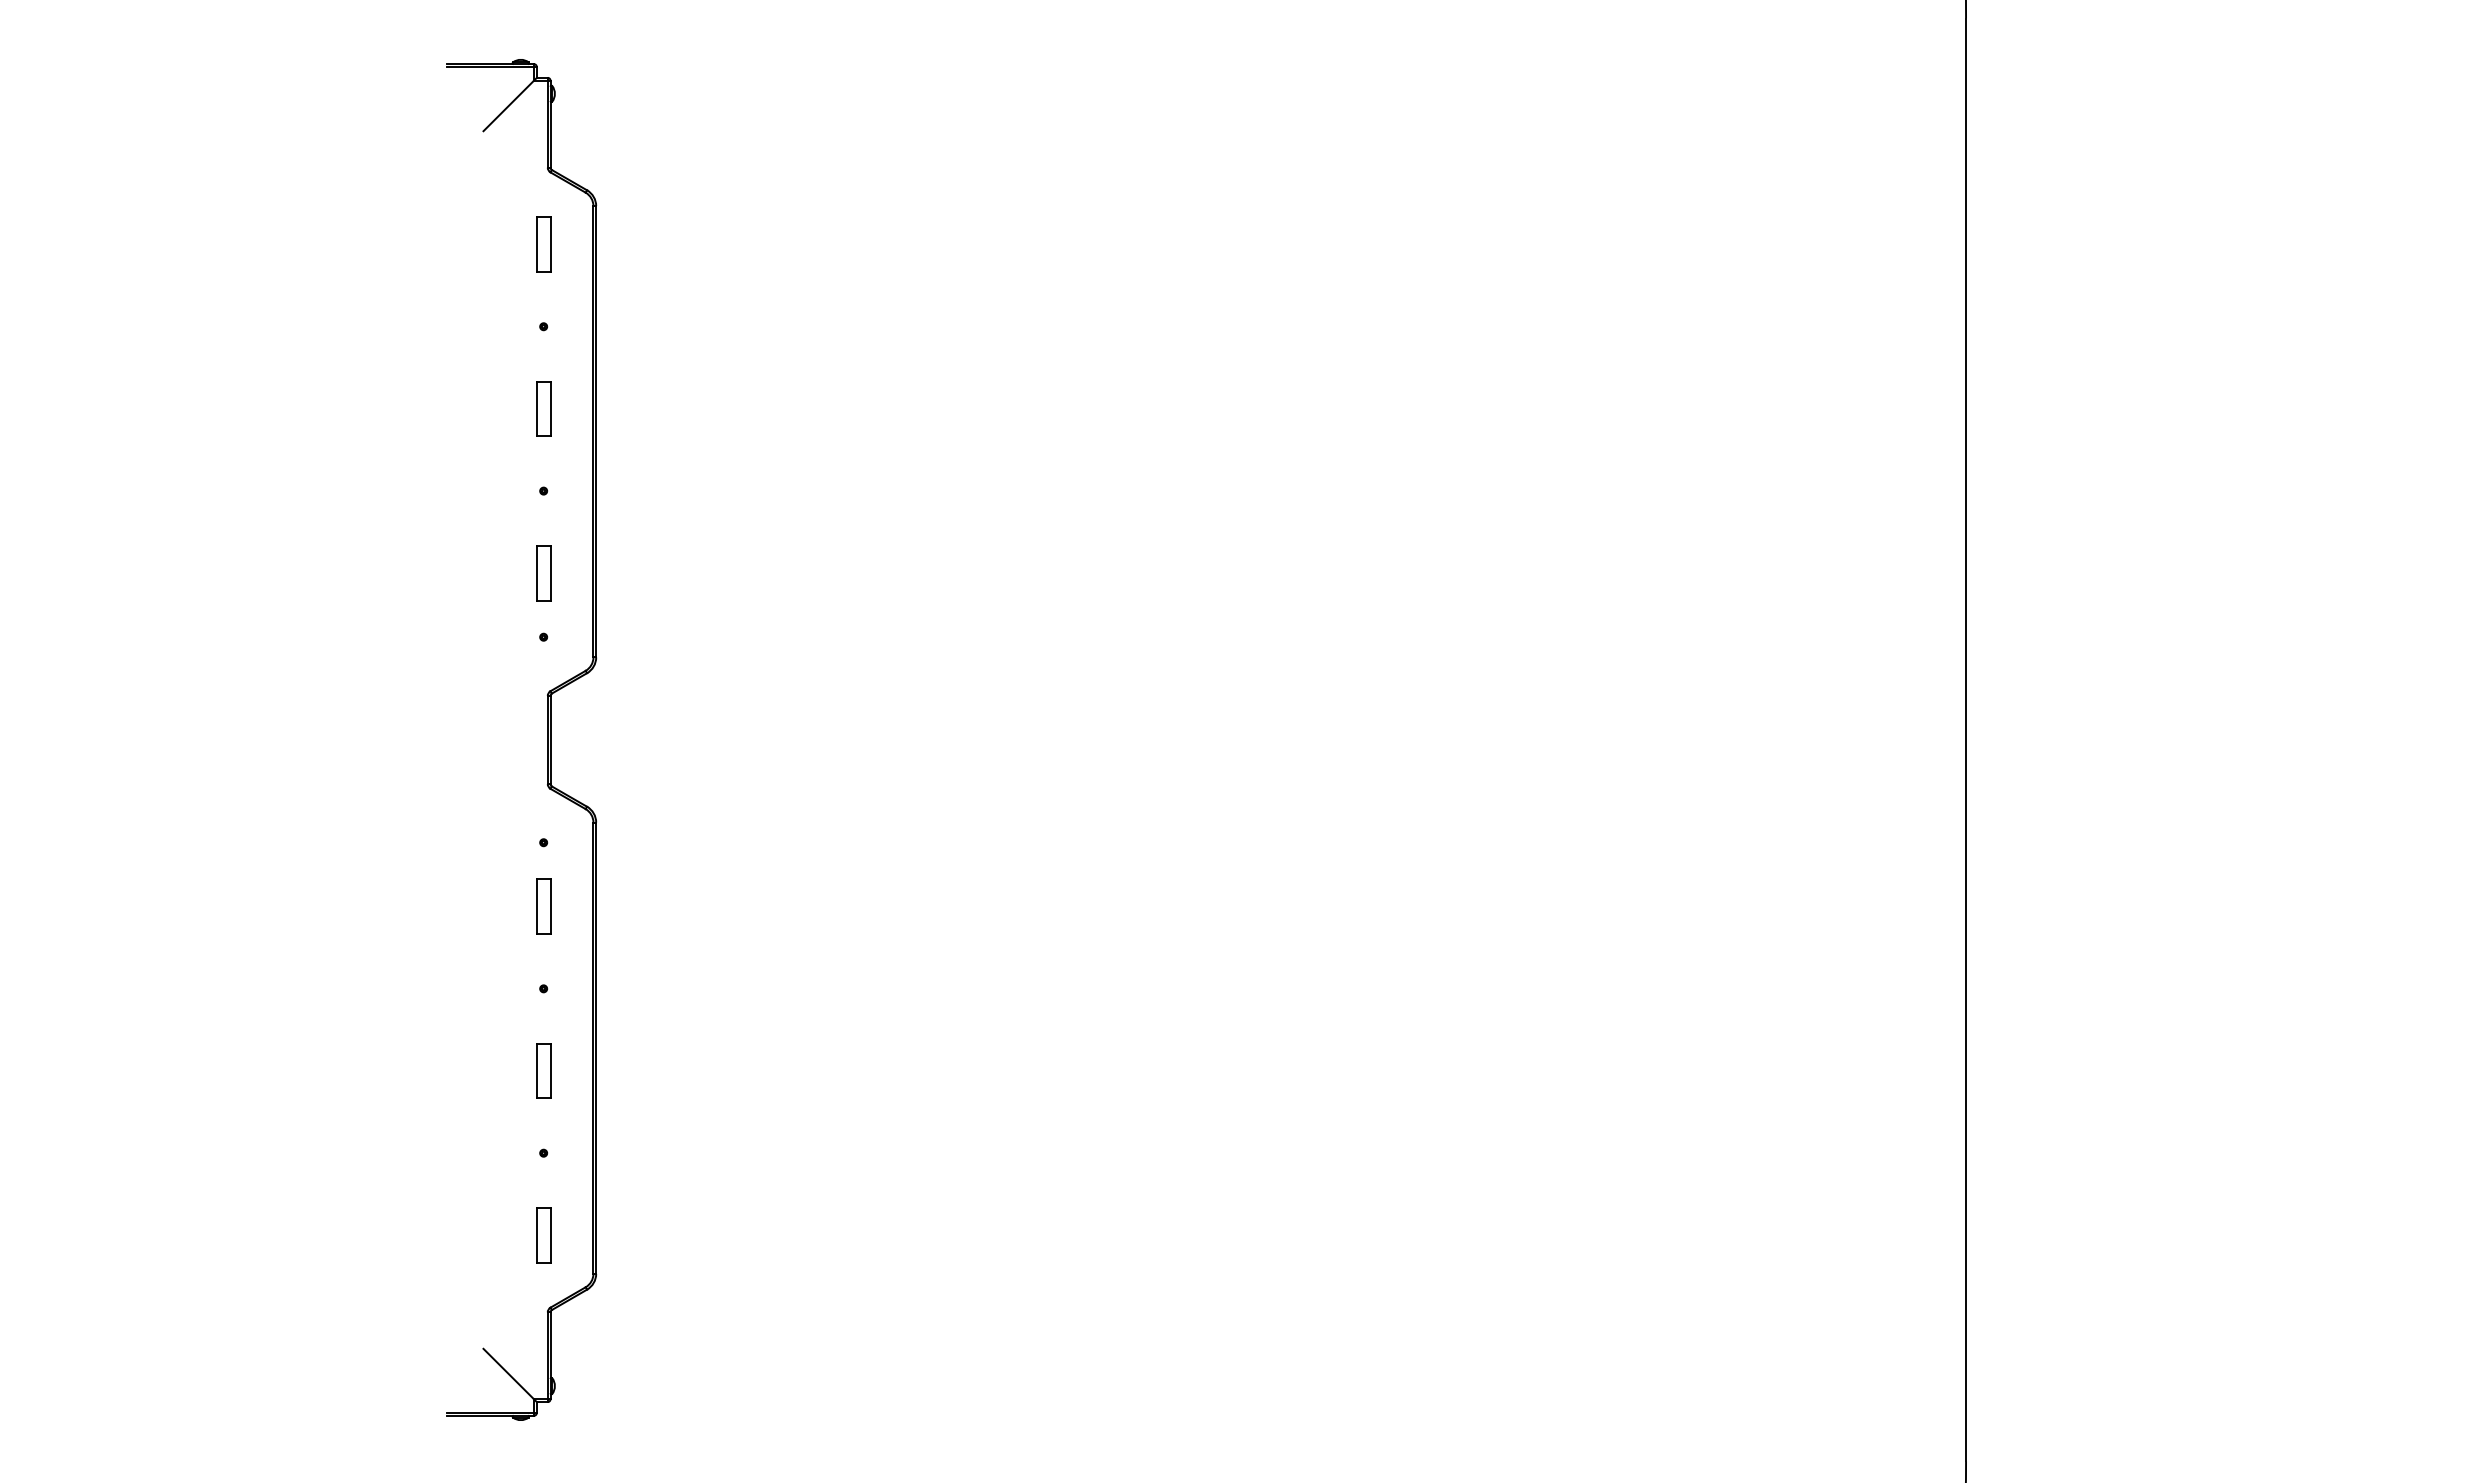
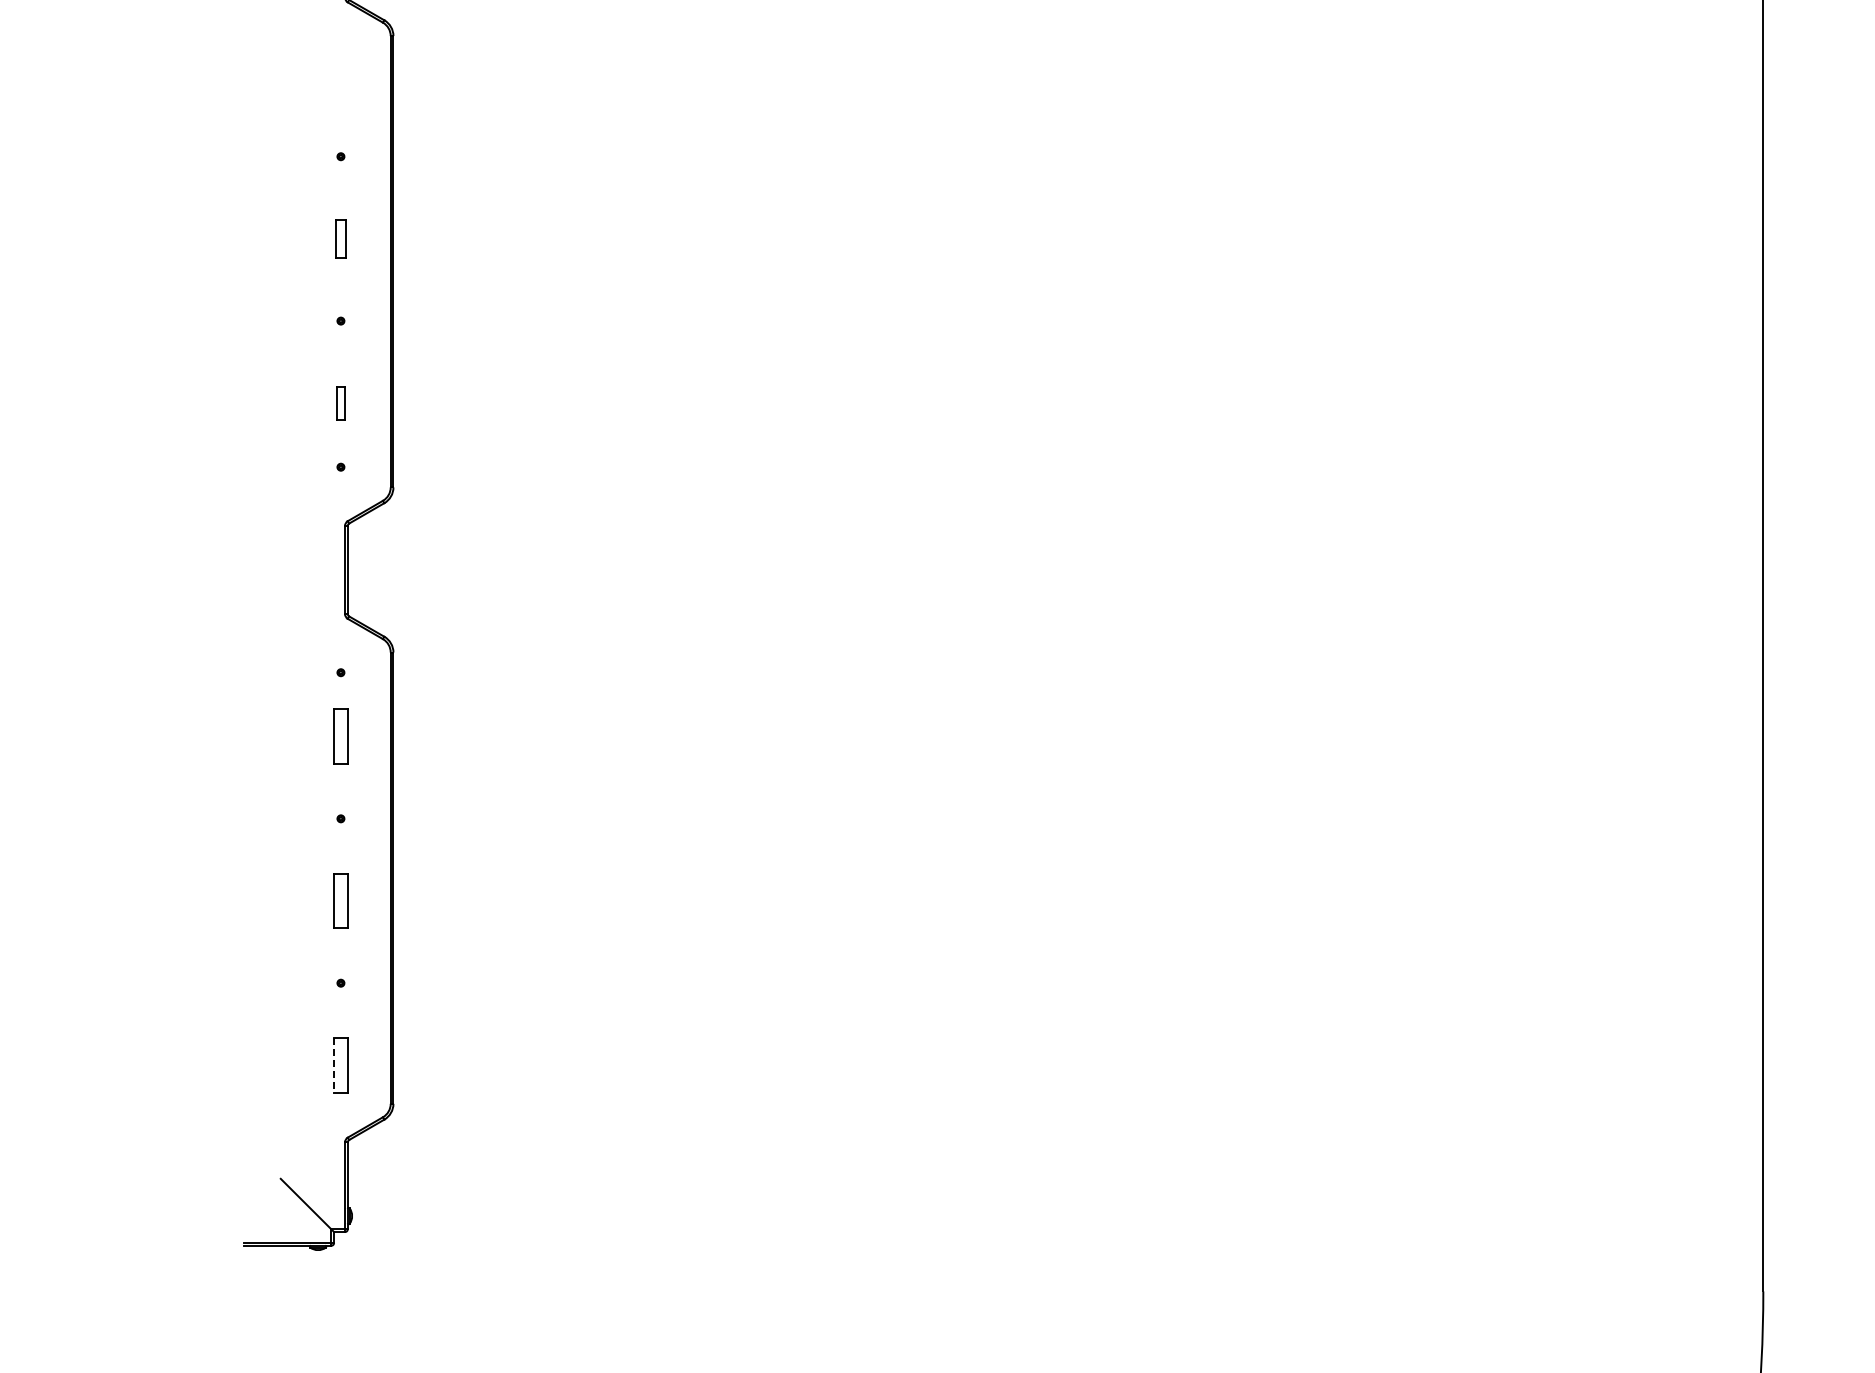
part: (543, 244) -> (340, 74), removed
part: (543, 408) -> (340, 238), size x0.7
part: (543, 573) -> (340, 403), size x0.6
line: (536, 1235) -> (333, 1065), solid -> dashed

